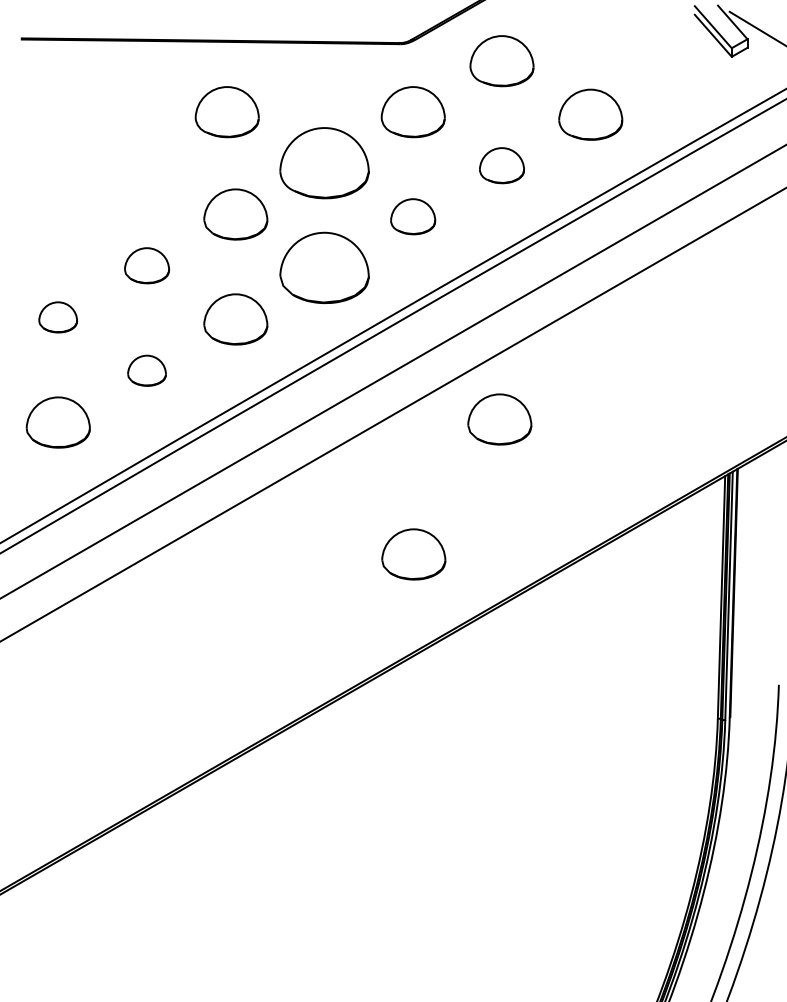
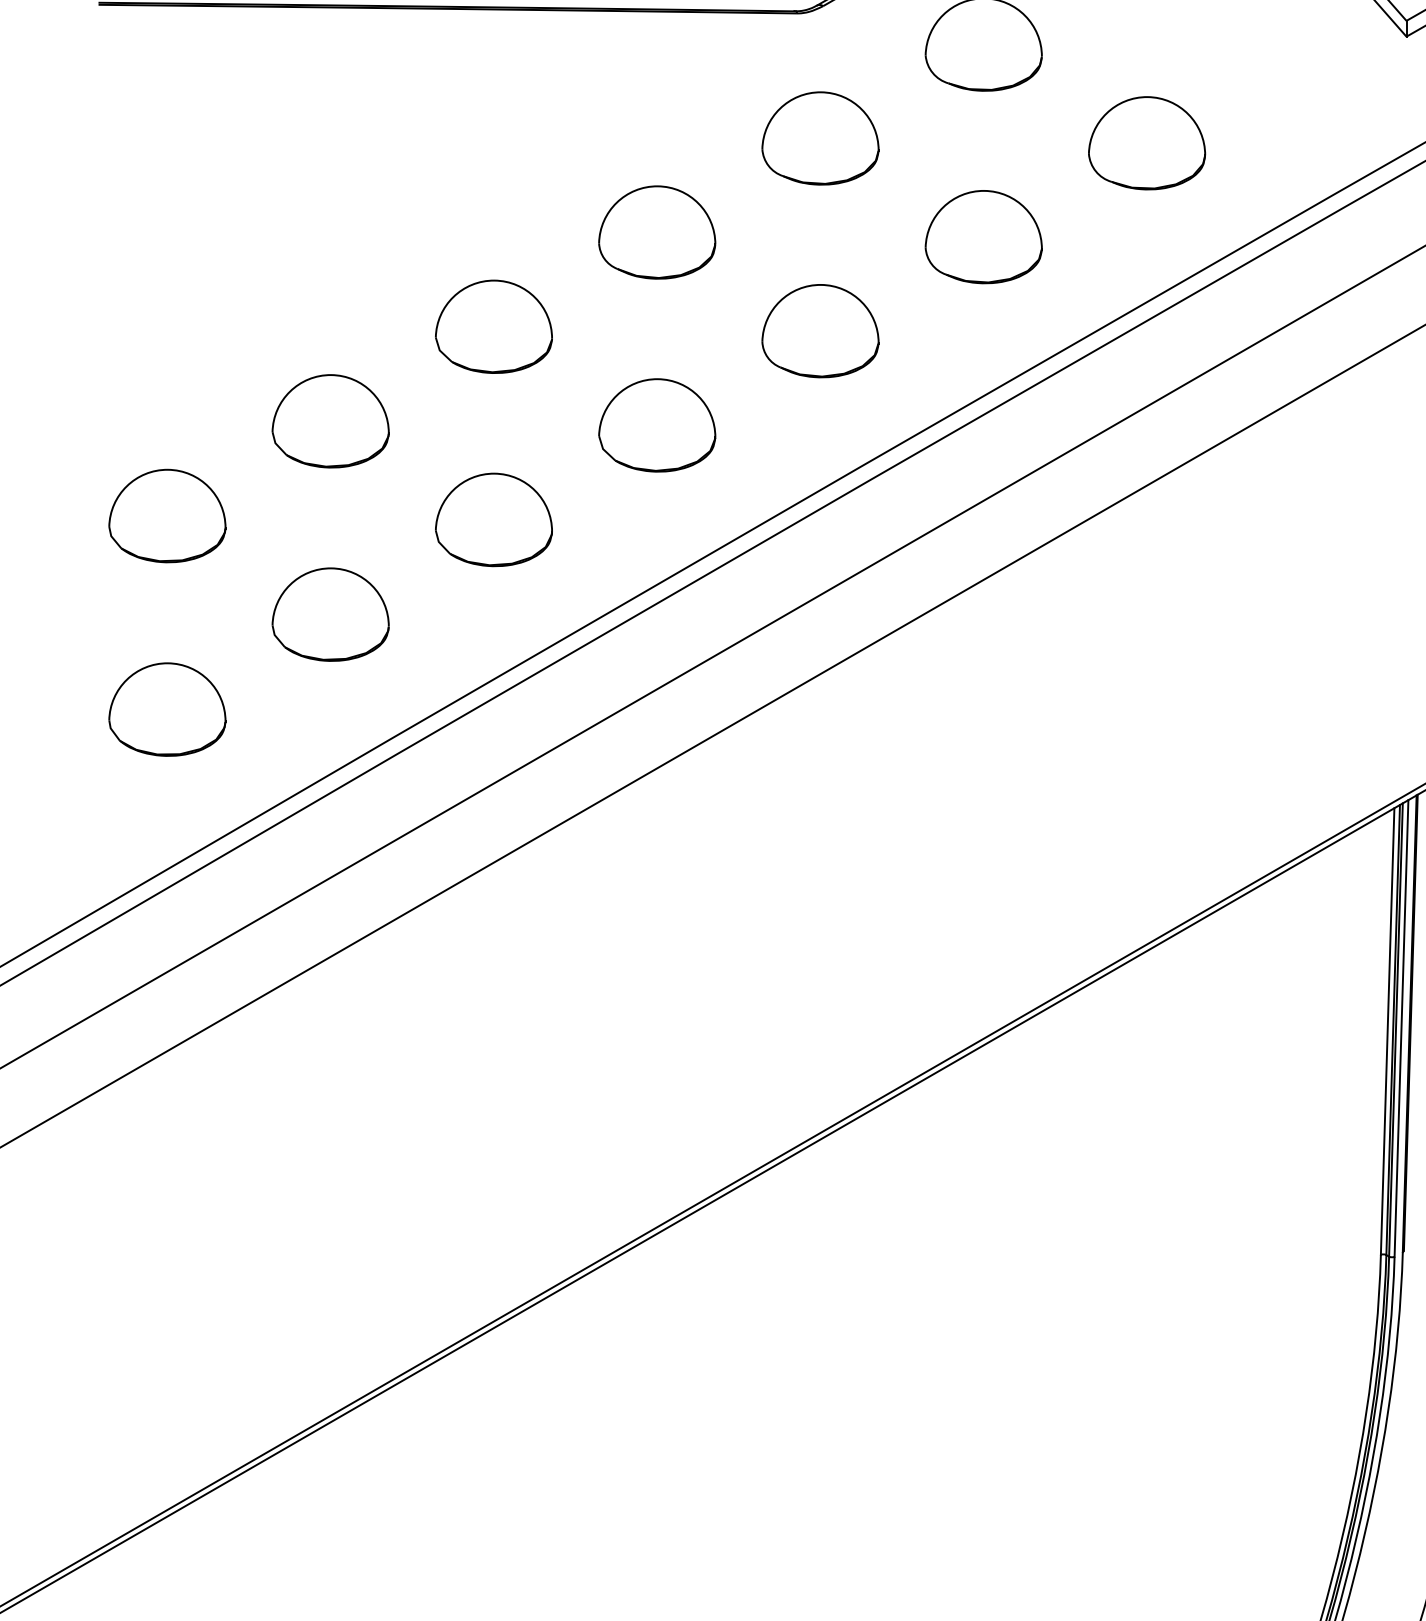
part: (226, 112) -> (476, 139), removed
part: (324, 163) -> (657, 232), size x0.71
part: (501, 165) -> (982, 236), size x1.43
part: (412, 216) -> (819, 330), size x1.43
part: (146, 265) -> (329, 420), size x1.43
part: (324, 268) -> (657, 426), size x0.71
part: (57, 317) -> (165, 516), size x1.67
part: (146, 370) -> (329, 613), size x1.67
part: (499, 419) -> (979, 703), removed
part: (413, 554) -> (820, 952), removed

